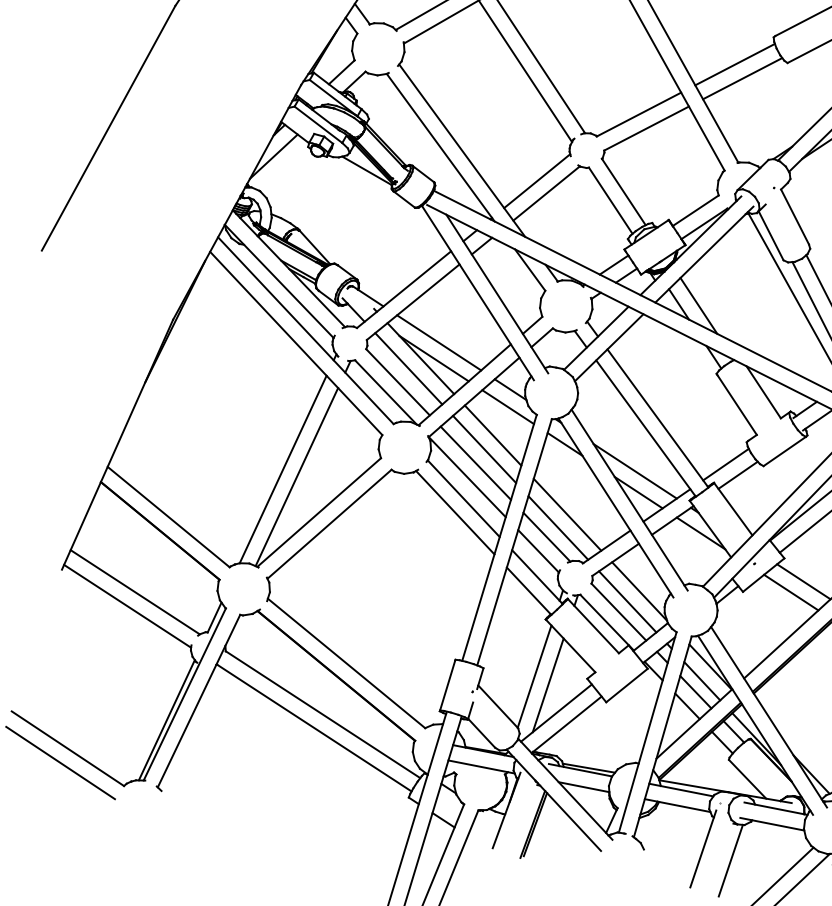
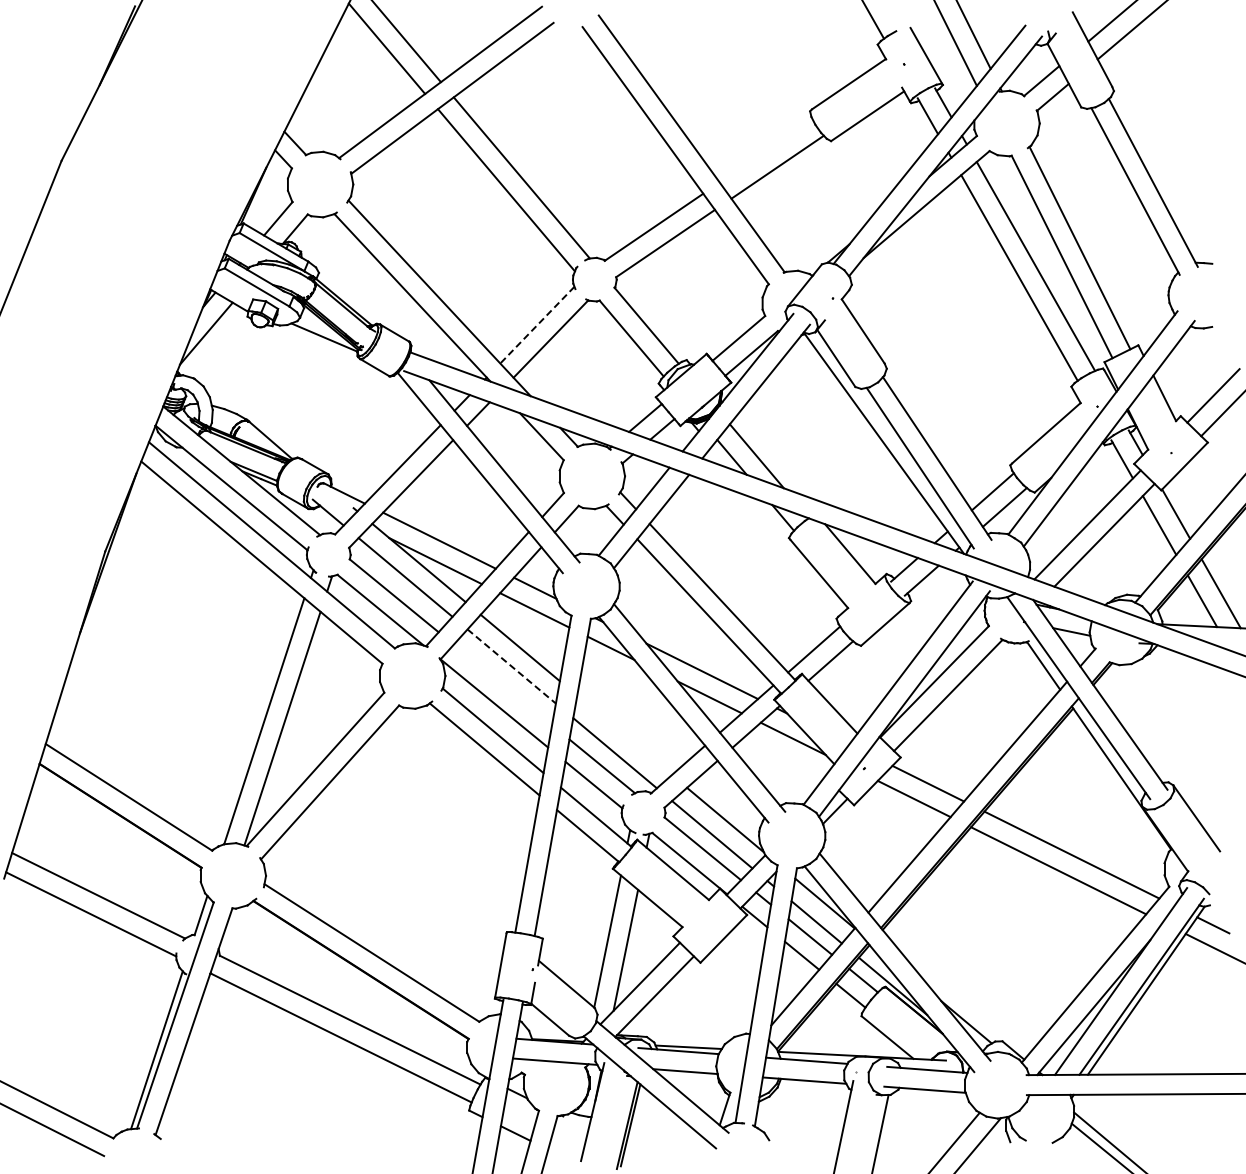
line: (734, 64) -> (765, 150), removed
line: (537, 181) -> (537, 325), solid -> dashed
line: (484, 449) -> (511, 666), solid -> dashed
line: (475, 462) -> (502, 684), removed
line: (567, 514) -> (624, 735), removed

